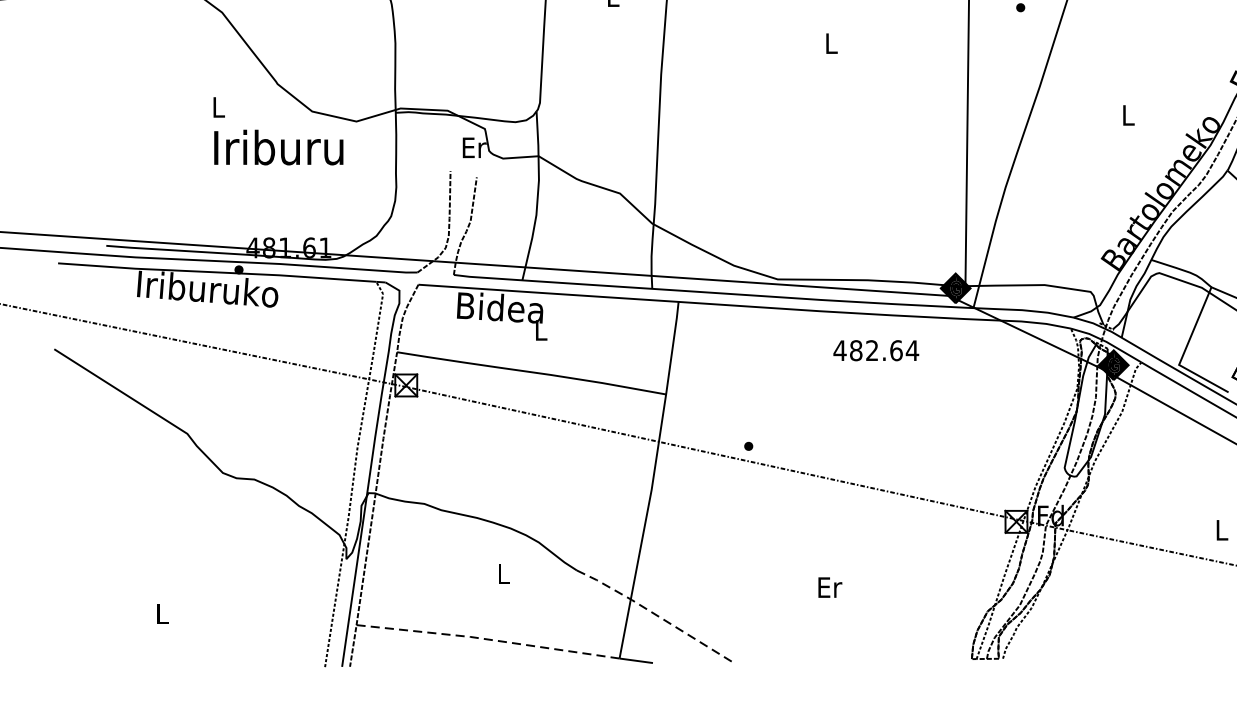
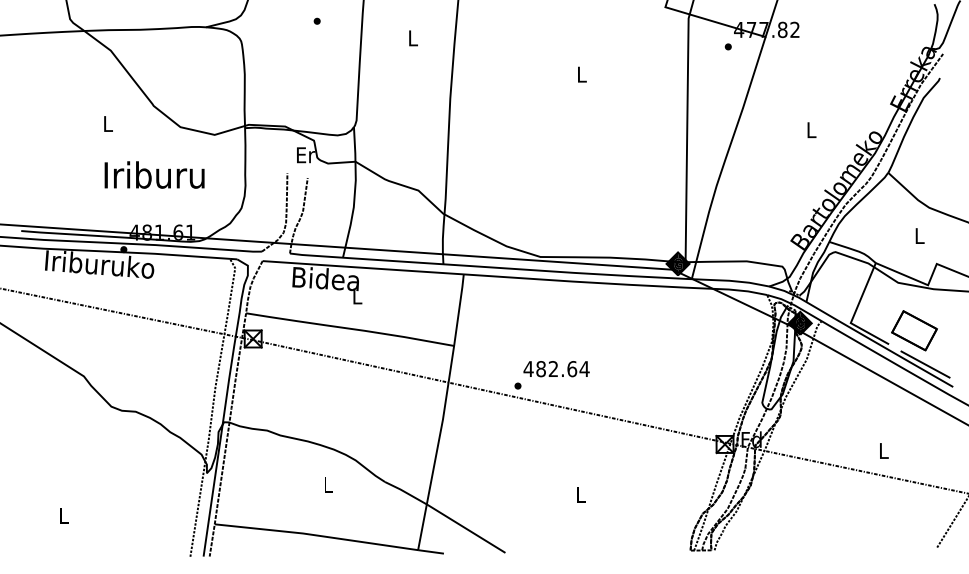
text: (278, 146) -> (154, 174), moved
text: (876, 351) -> (556, 369), moved
text: (830, 587) -> (581, 495), Er -> L
line: (653, 613) -> (444, 515), dashed -> solid
line: (488, 639) -> (316, 535), dashed -> solid

